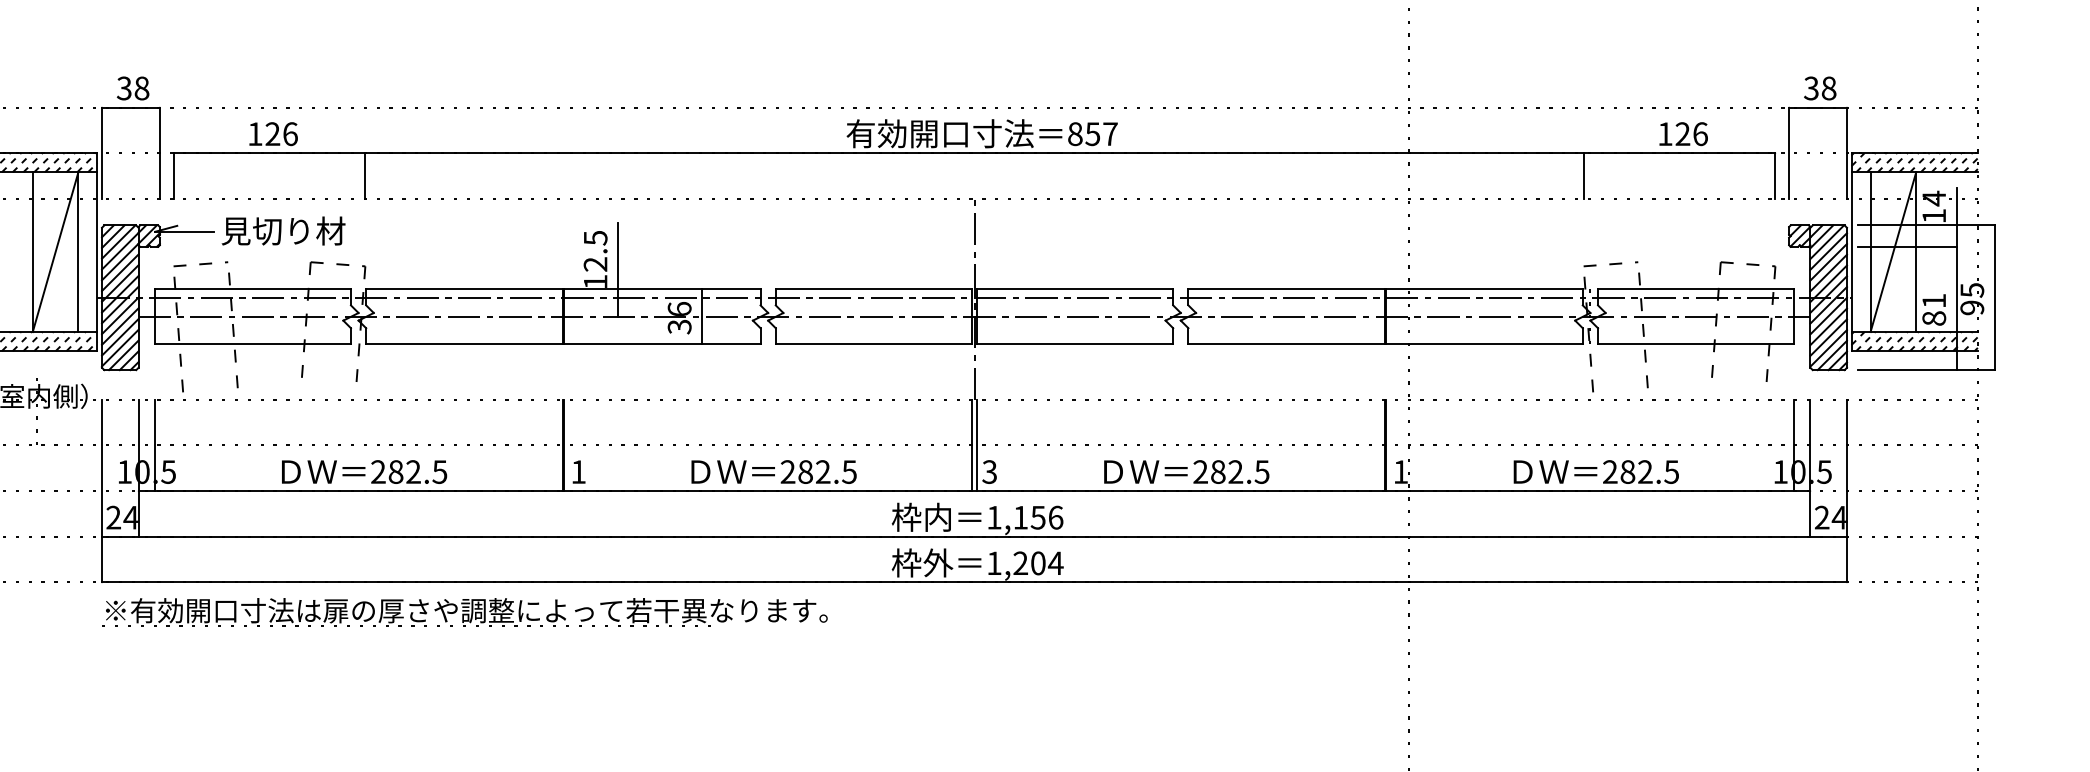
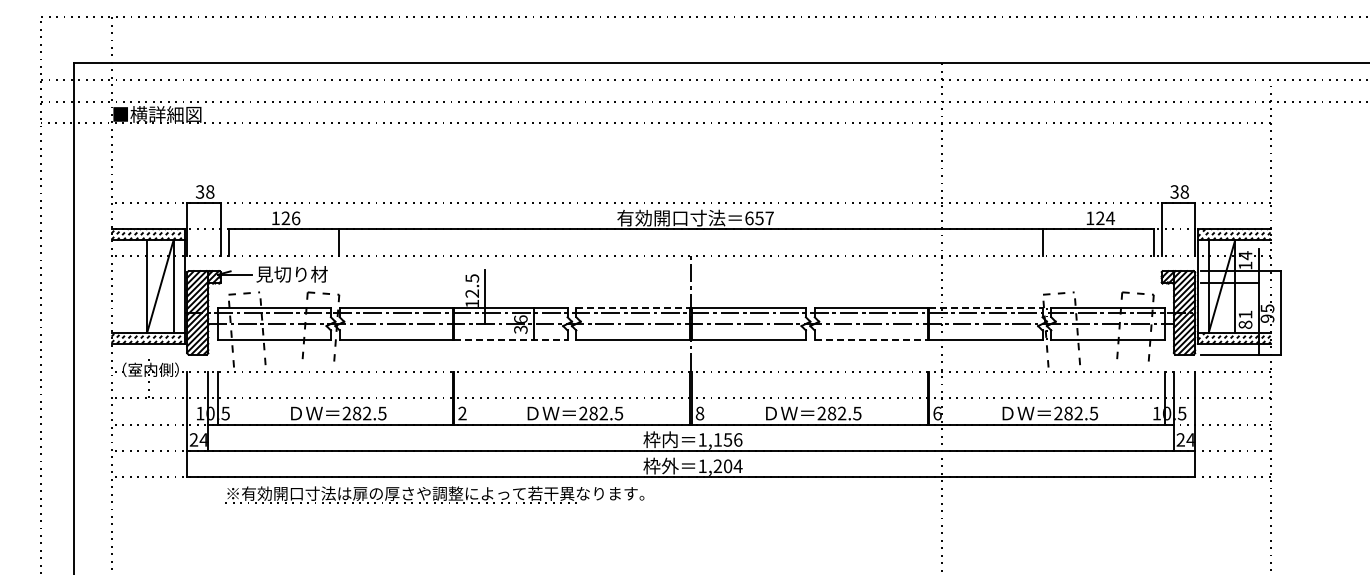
text: (1075, 134) -> (749, 218), 857 -> 657
text: (1700, 134) -> (1110, 218), 126 -> 124
line: (874, 290) -> (633, 308), solid -> dashed
line: (1484, 290) -> (985, 308), solid -> dashed
line: (661, 343) -> (510, 339), solid -> dashed
line: (1286, 343) -> (871, 339), solid -> dashed
text: (578, 471) -> (462, 413), 1 -> 2
text: (988, 471) -> (699, 413), 3 -> 8
text: (1400, 471) -> (937, 413), 1 -> 6
part: (464, 612) -> (434, 494), moved

